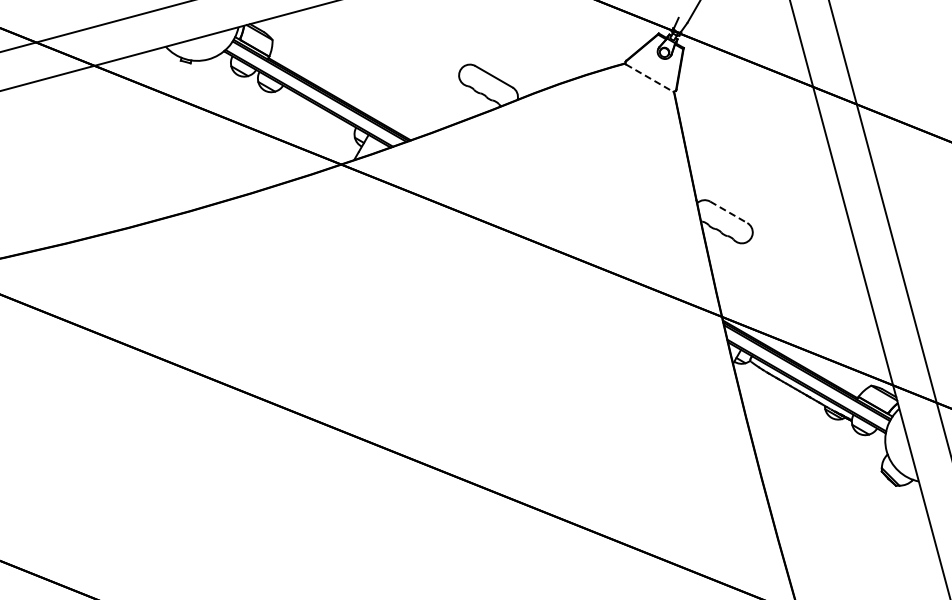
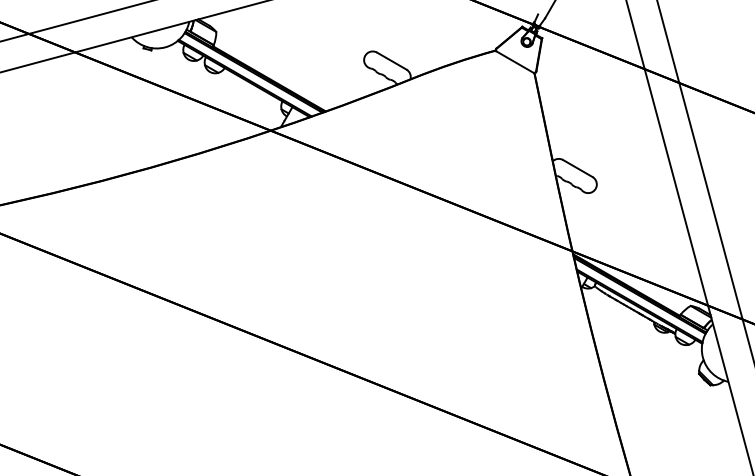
line: (650, 78) -> (515, 62), dashed -> solid
line: (729, 212) -> (578, 168), dashed -> solid

